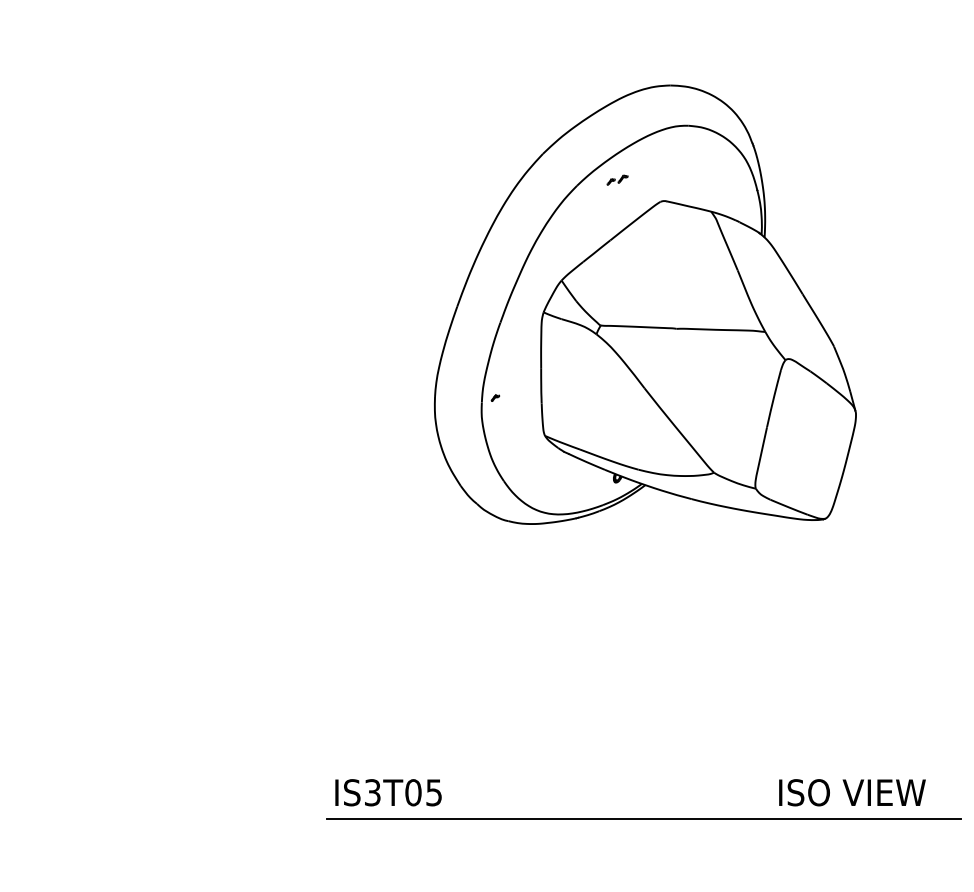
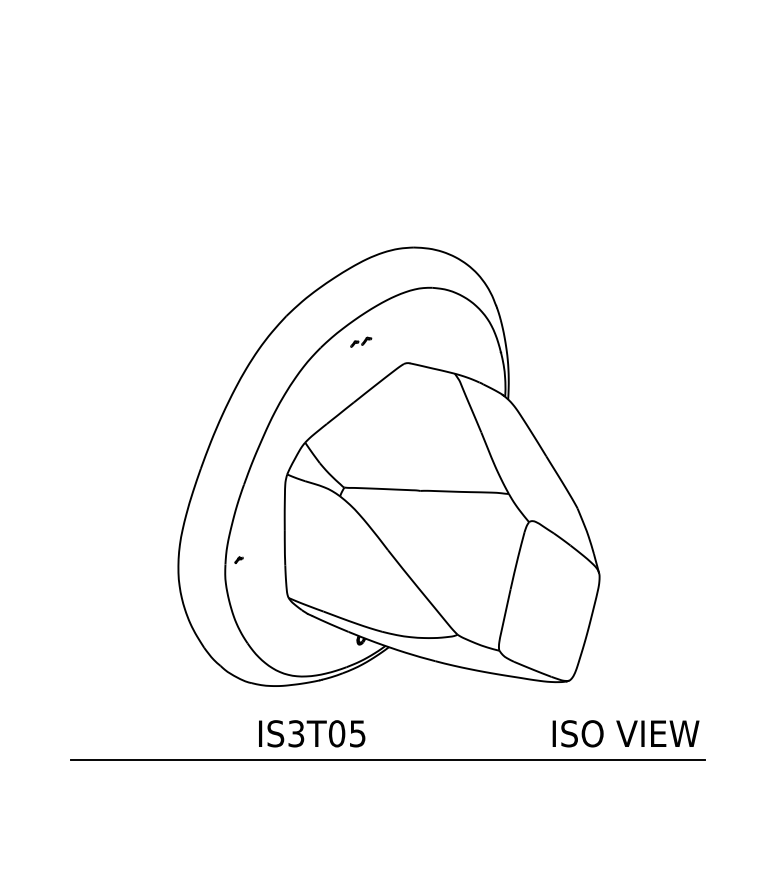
part: (645, 304) -> (389, 466), moved
text: (388, 792) -> (312, 733), moved
text: (852, 792) -> (626, 733), moved

